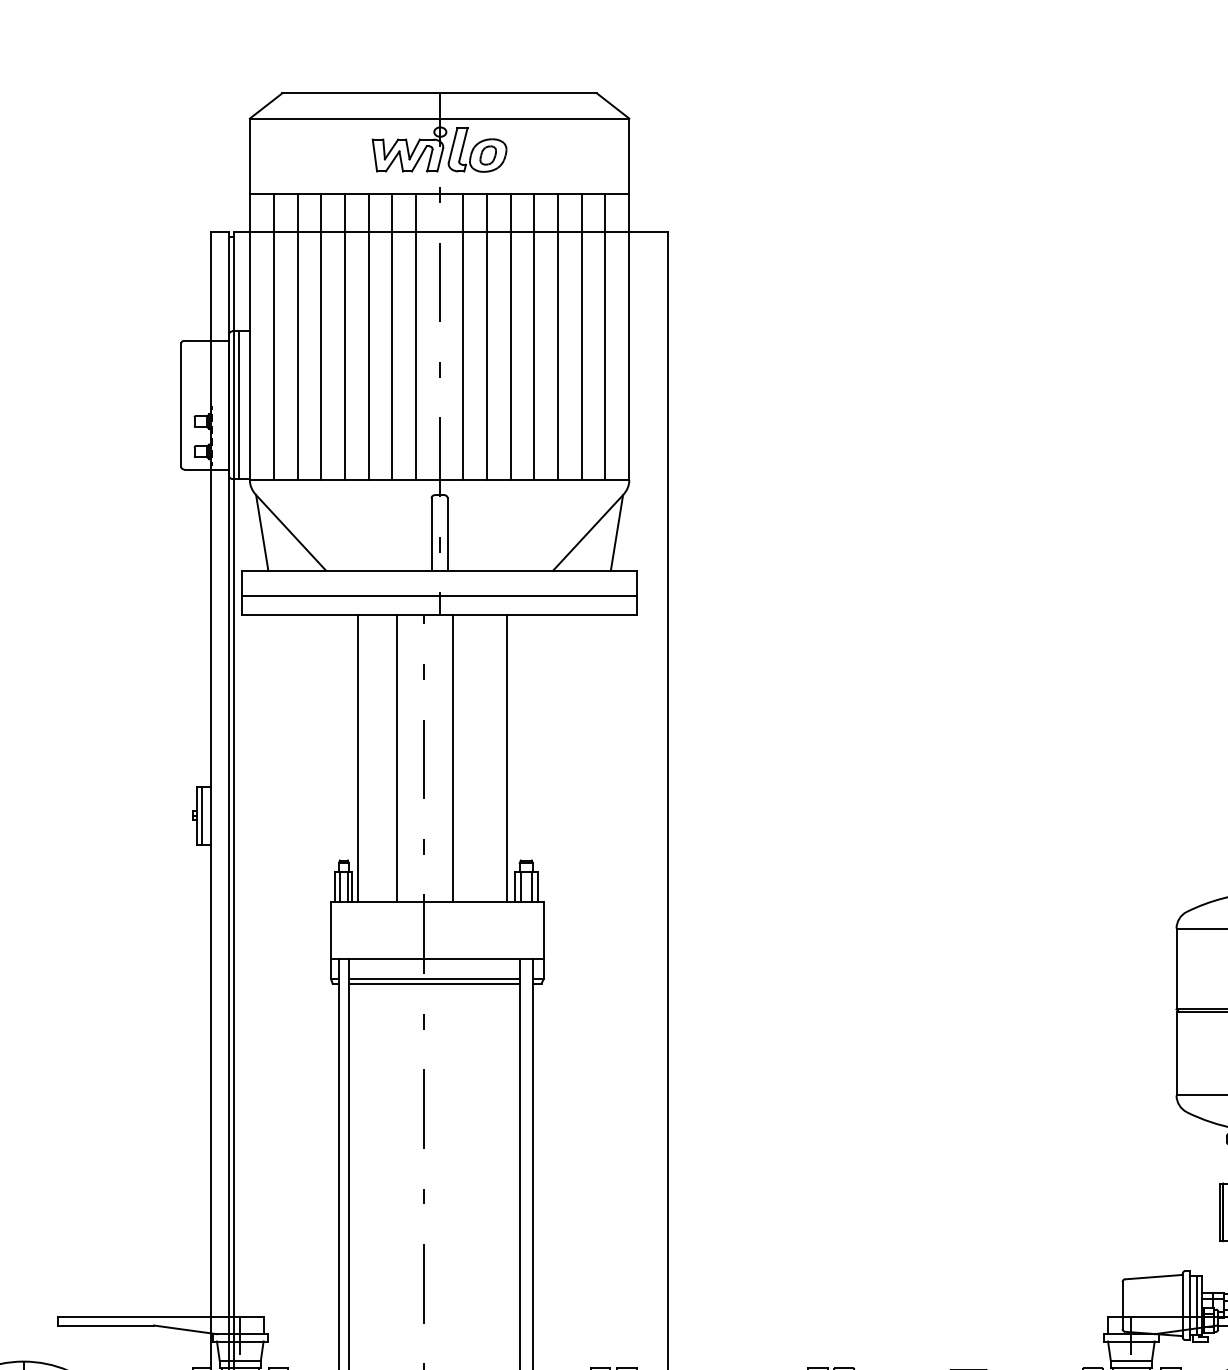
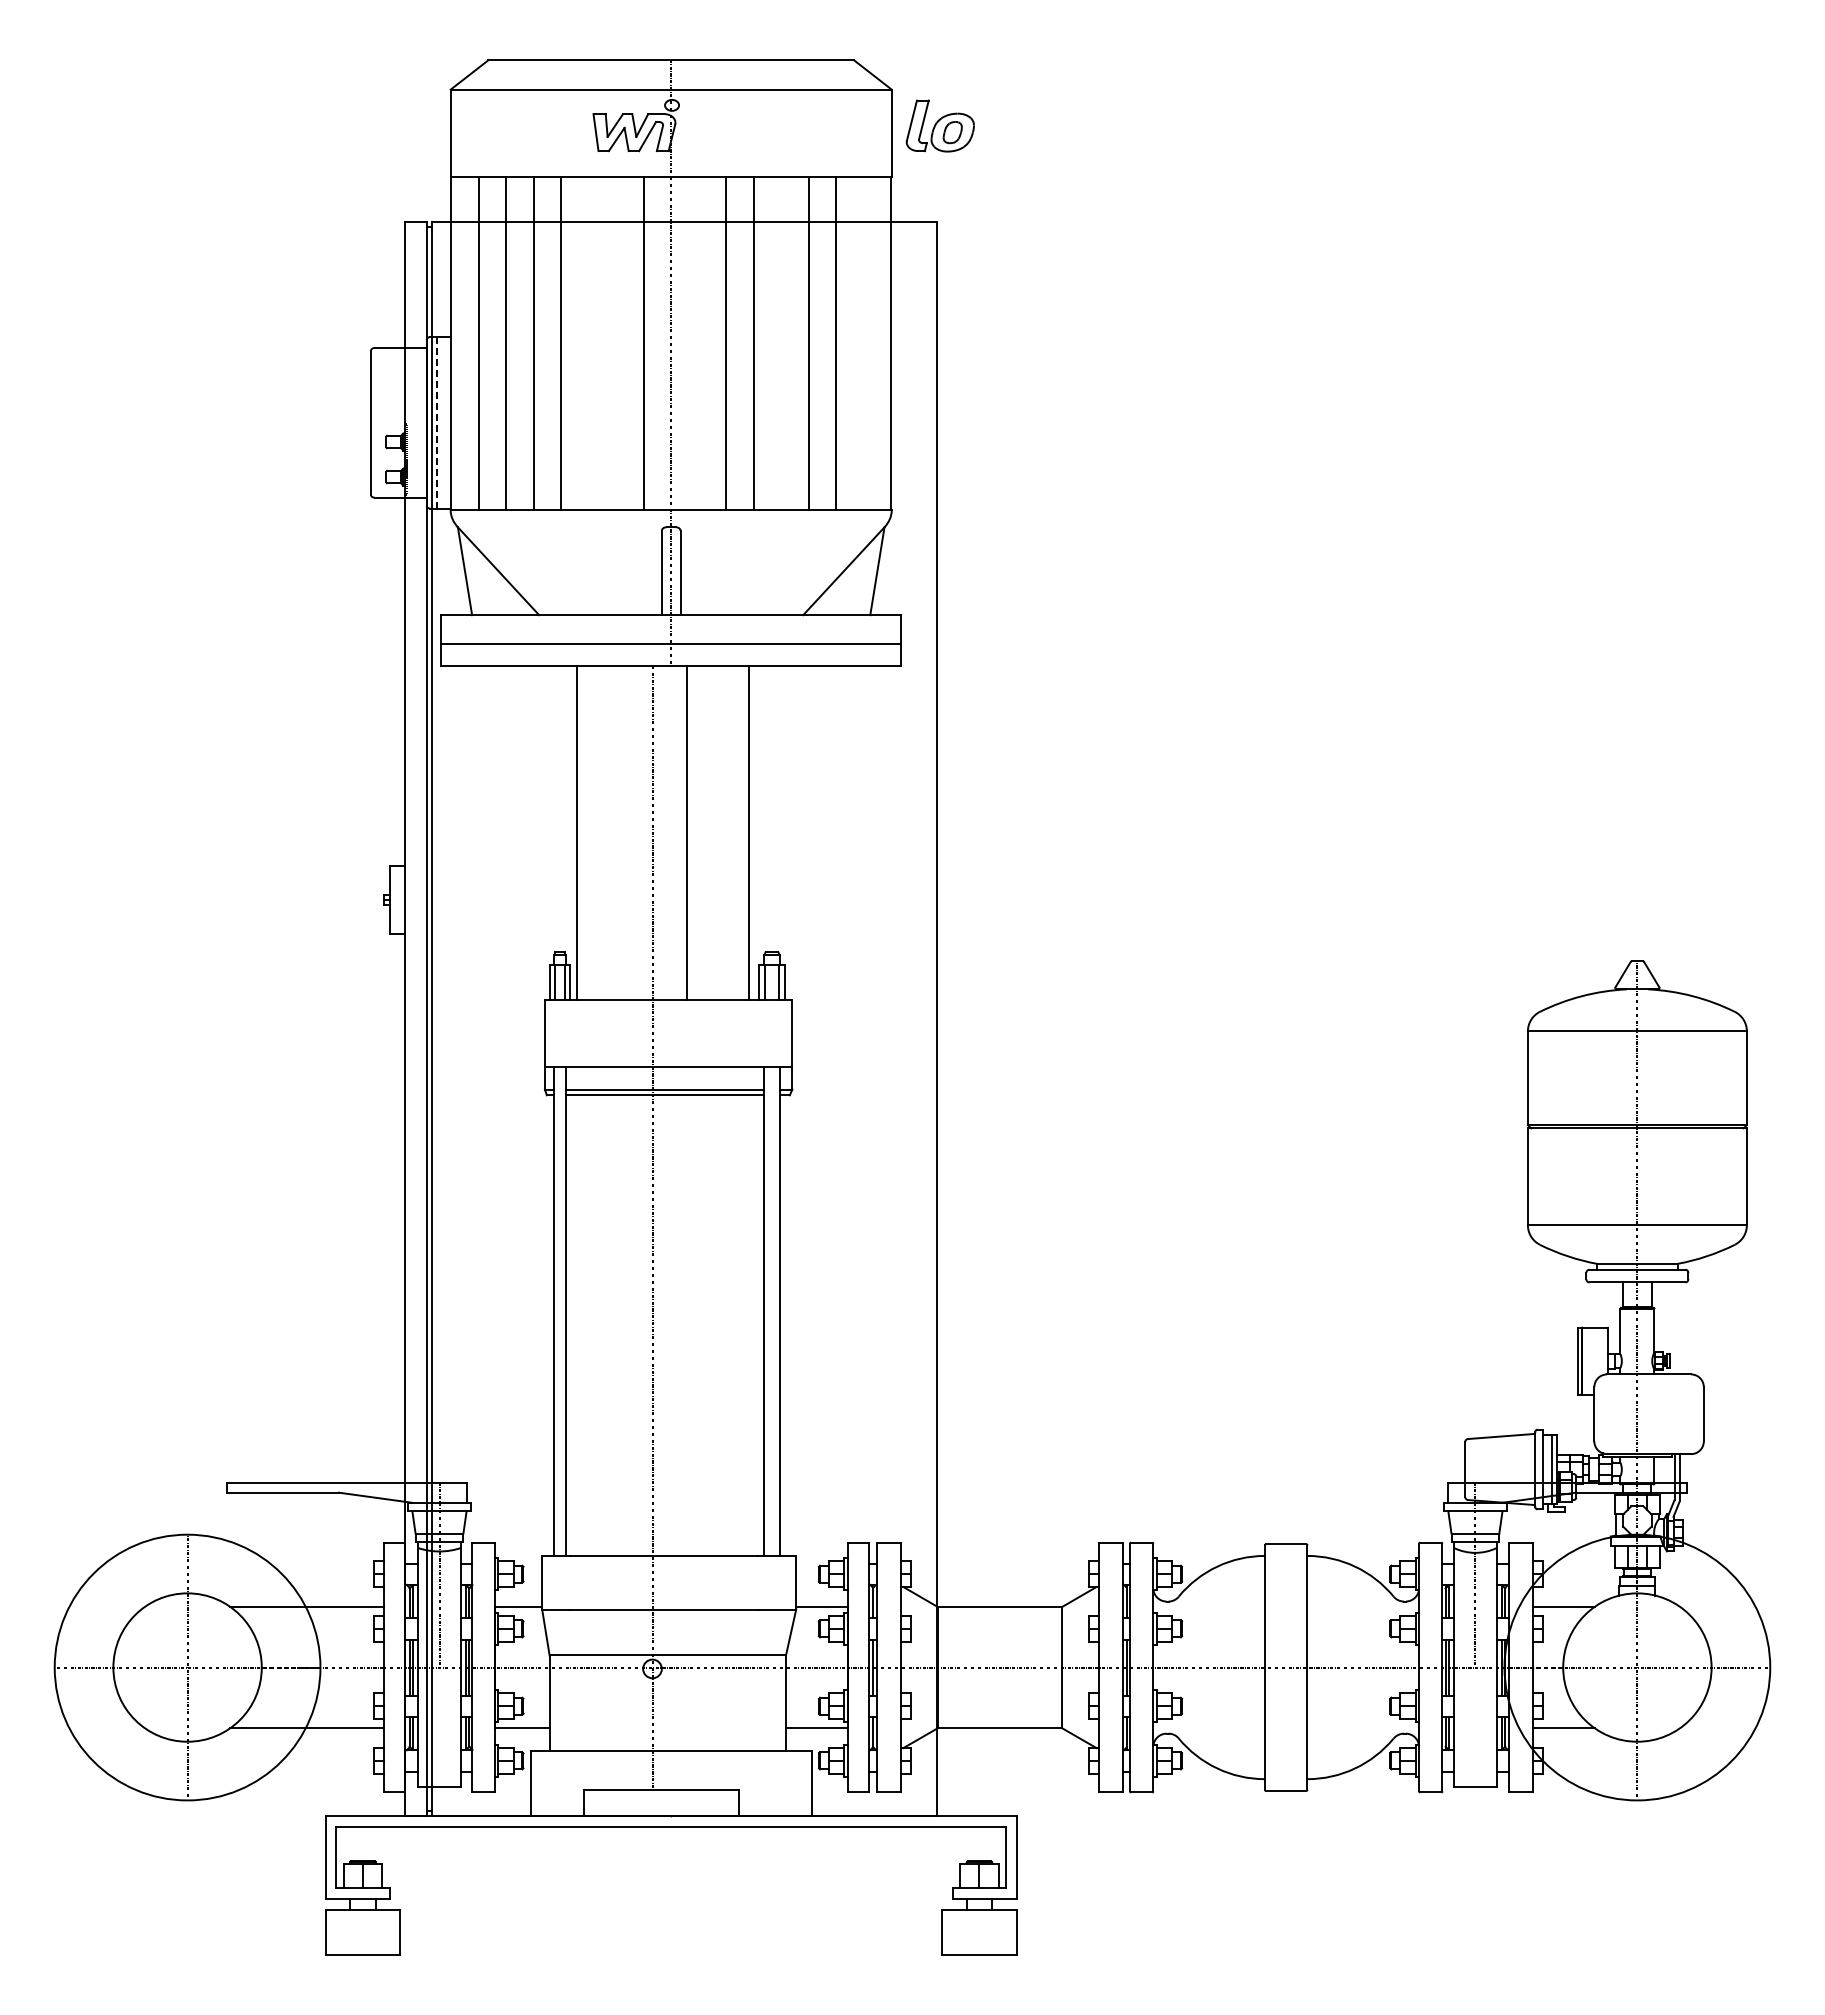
part: (476, 149) -> (939, 125), moved
line: (368, 336) -> (588, 343), removed
line: (392, 336) -> (616, 343), removed
line: (463, 336) -> (698, 343), removed
line: (534, 336) -> (781, 343), removed
line: (605, 336) -> (863, 343), removed
line: (238, 404) -> (437, 422), solid -> dashed
line: (397, 758) -> (622, 833), removed
line: (201, 816) -> (394, 900), removed

